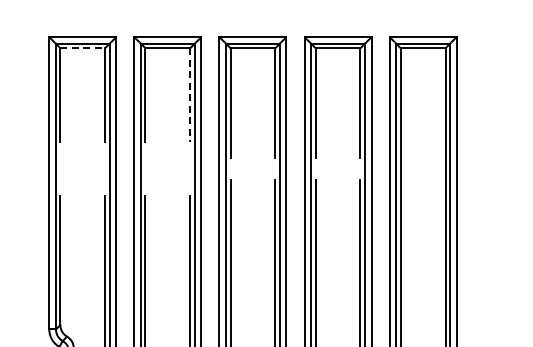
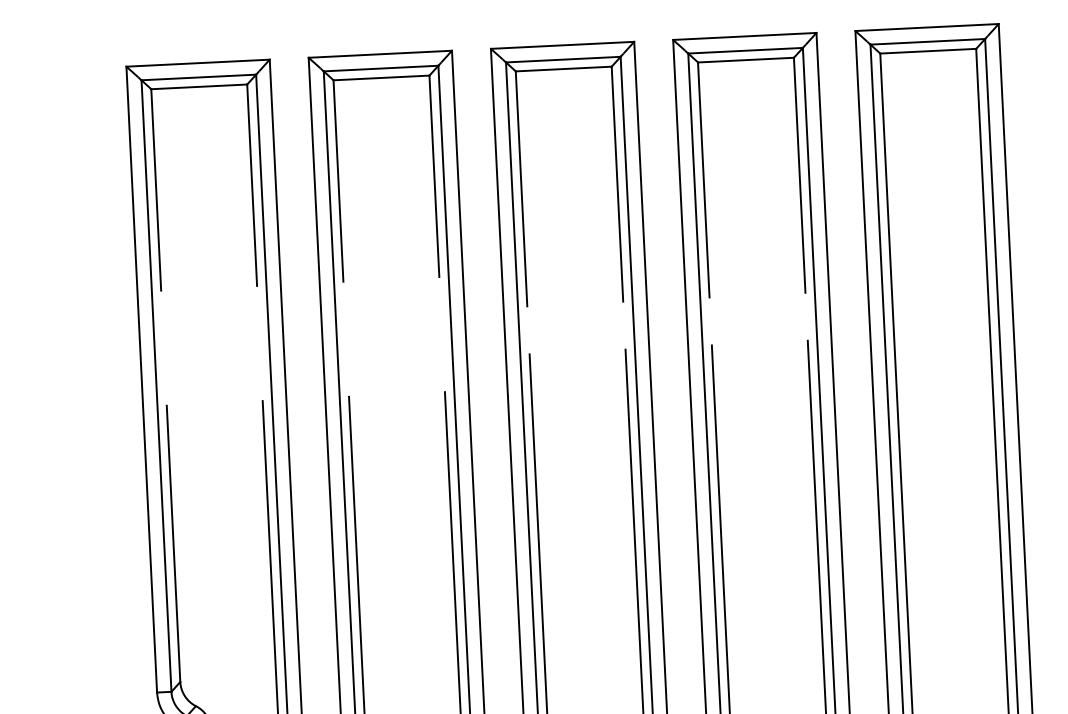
line: (83, 48) -> (200, 87), dashed -> solid
line: (190, 95) -> (434, 176), dashed -> solid

